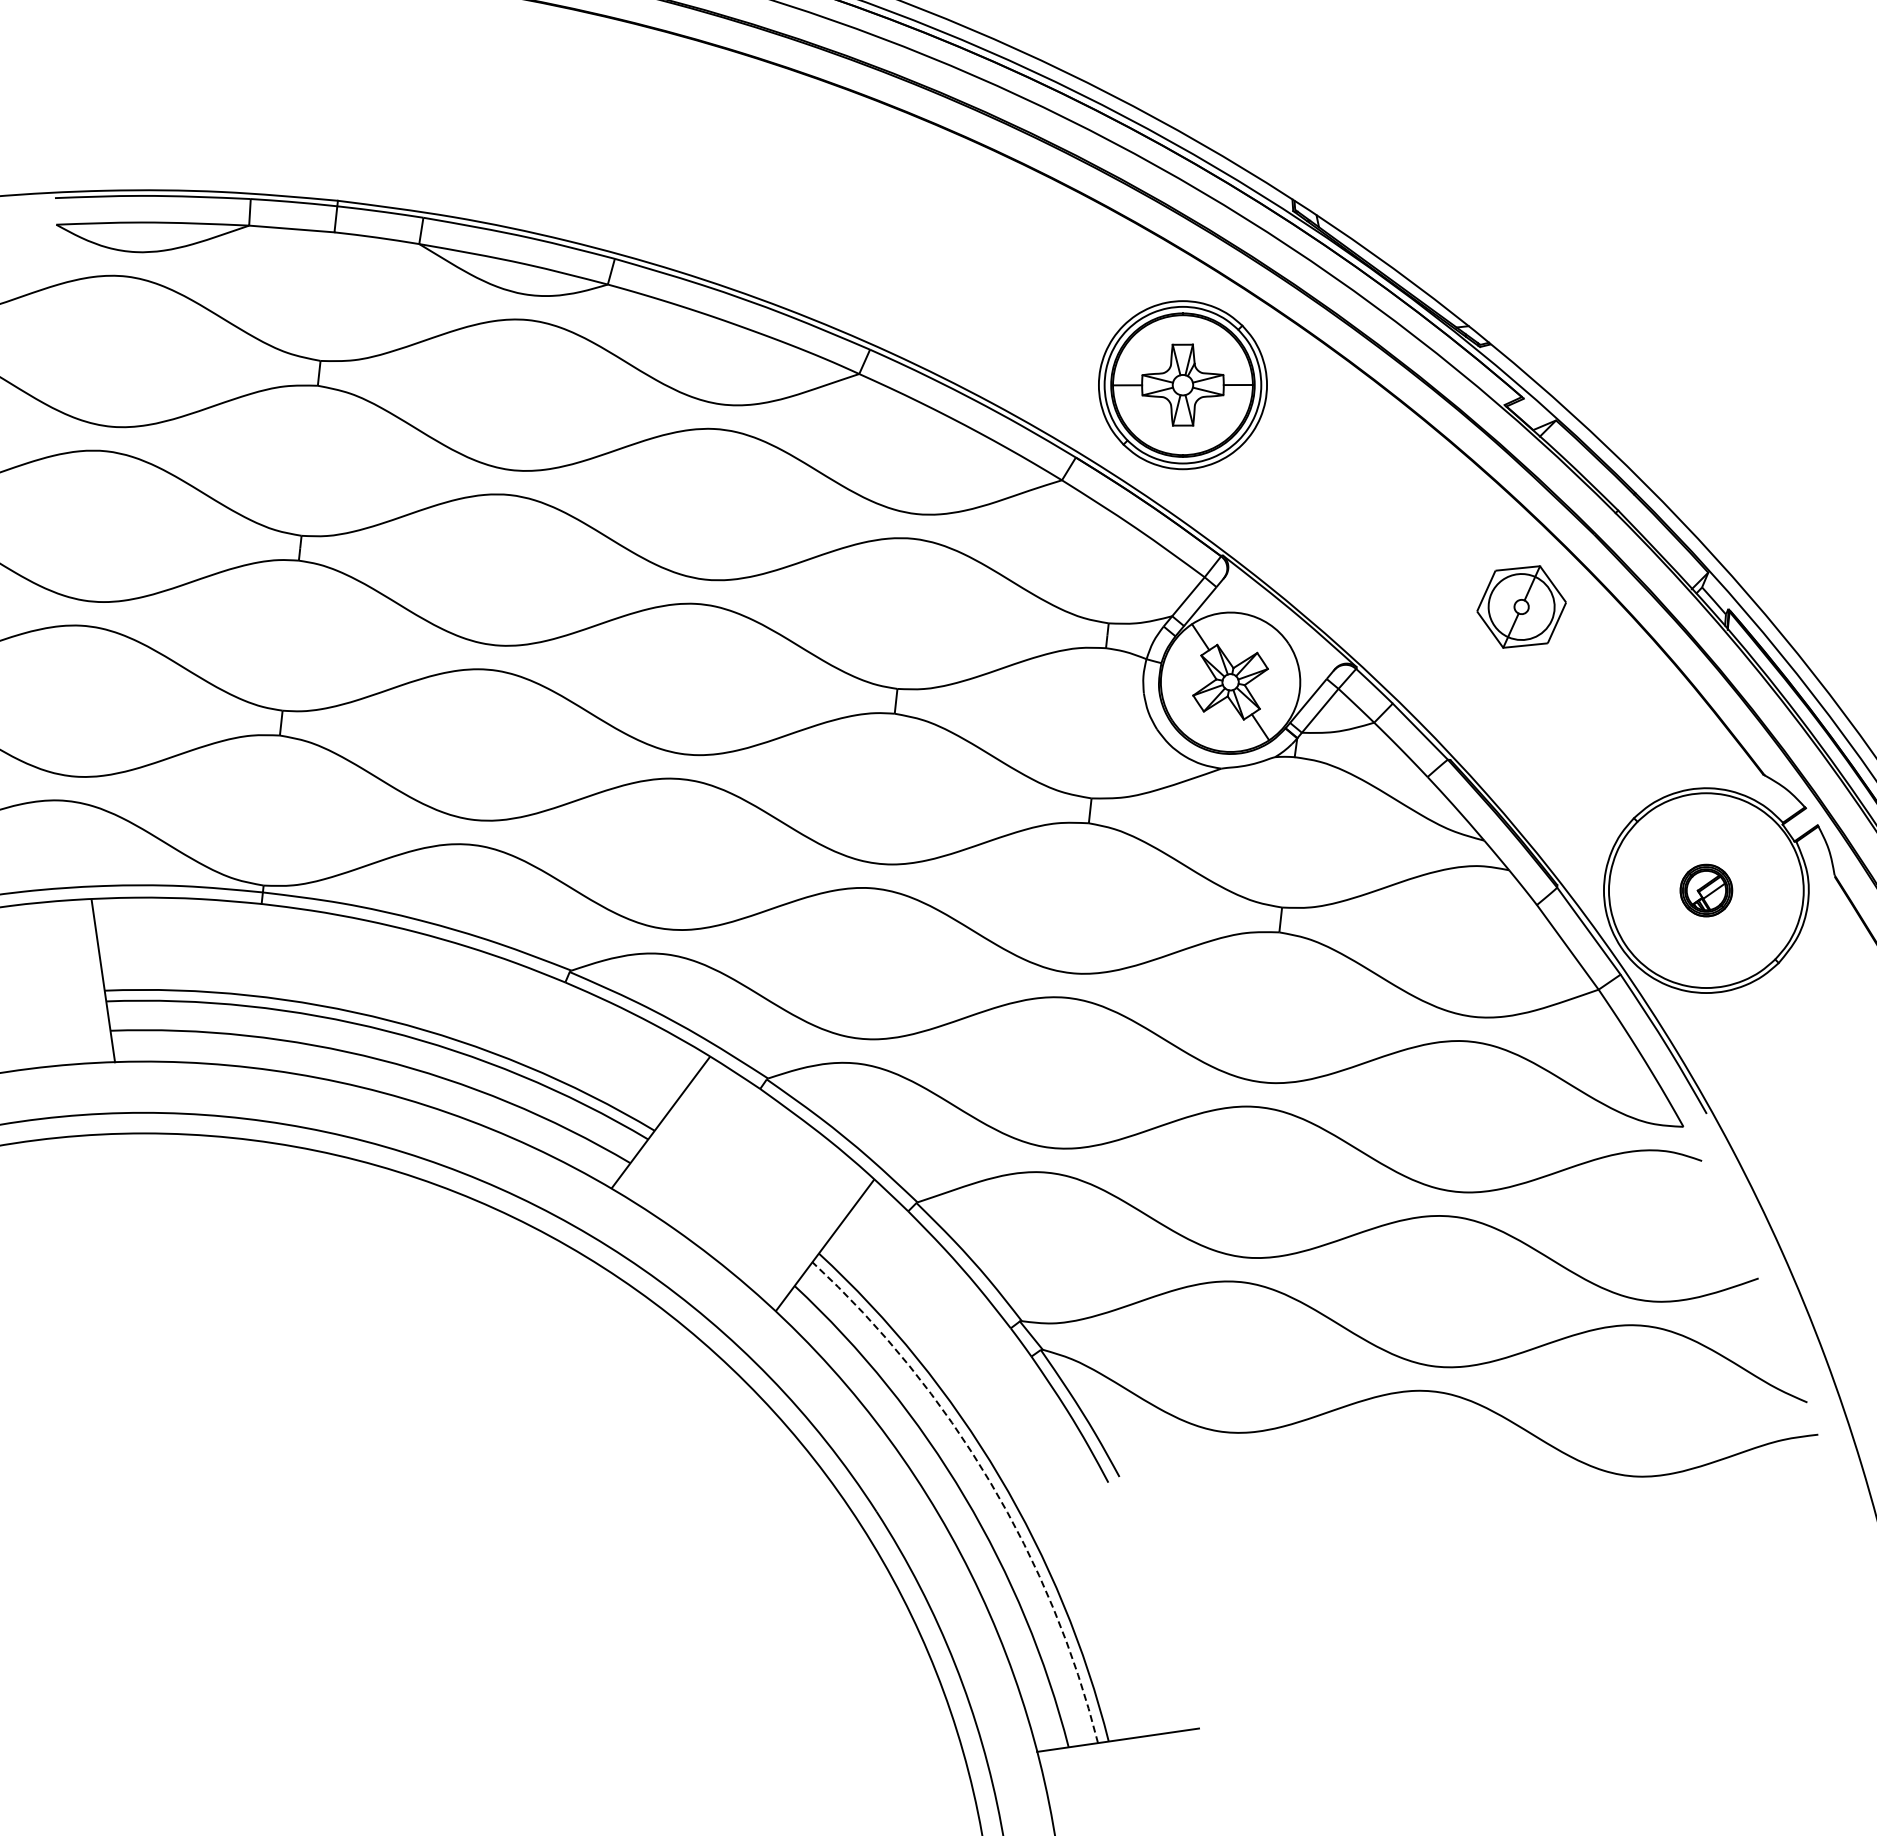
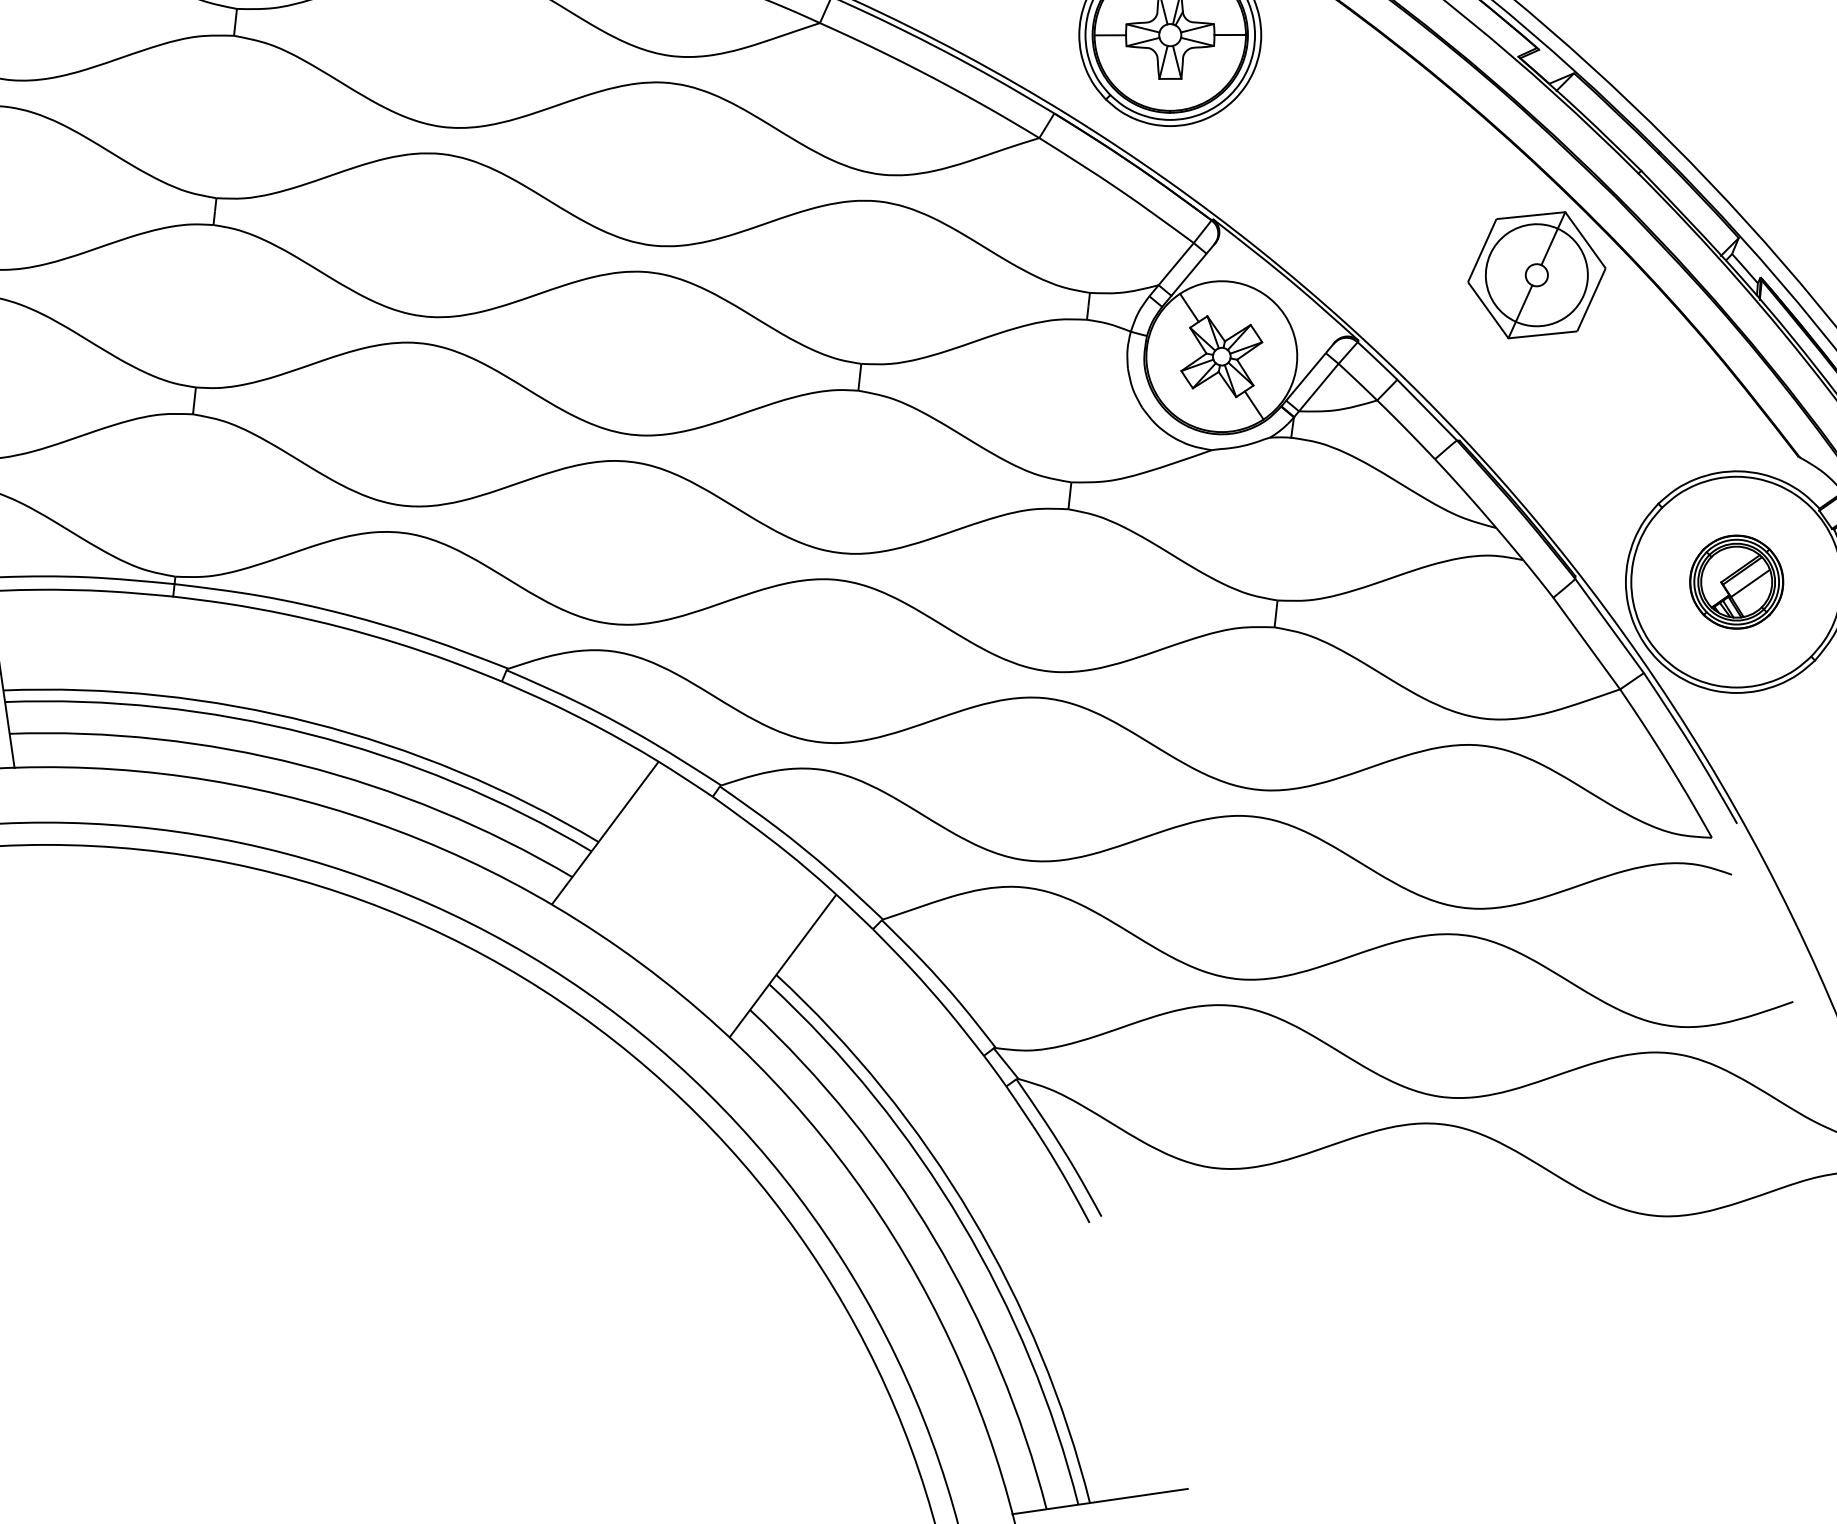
part: (1521, 606) -> (1536, 274), size x1.43
part: (1706, 890) -> (1736, 582), size x1.67
arc: (990, 1482) -> (961, 1222), dashed -> solid

